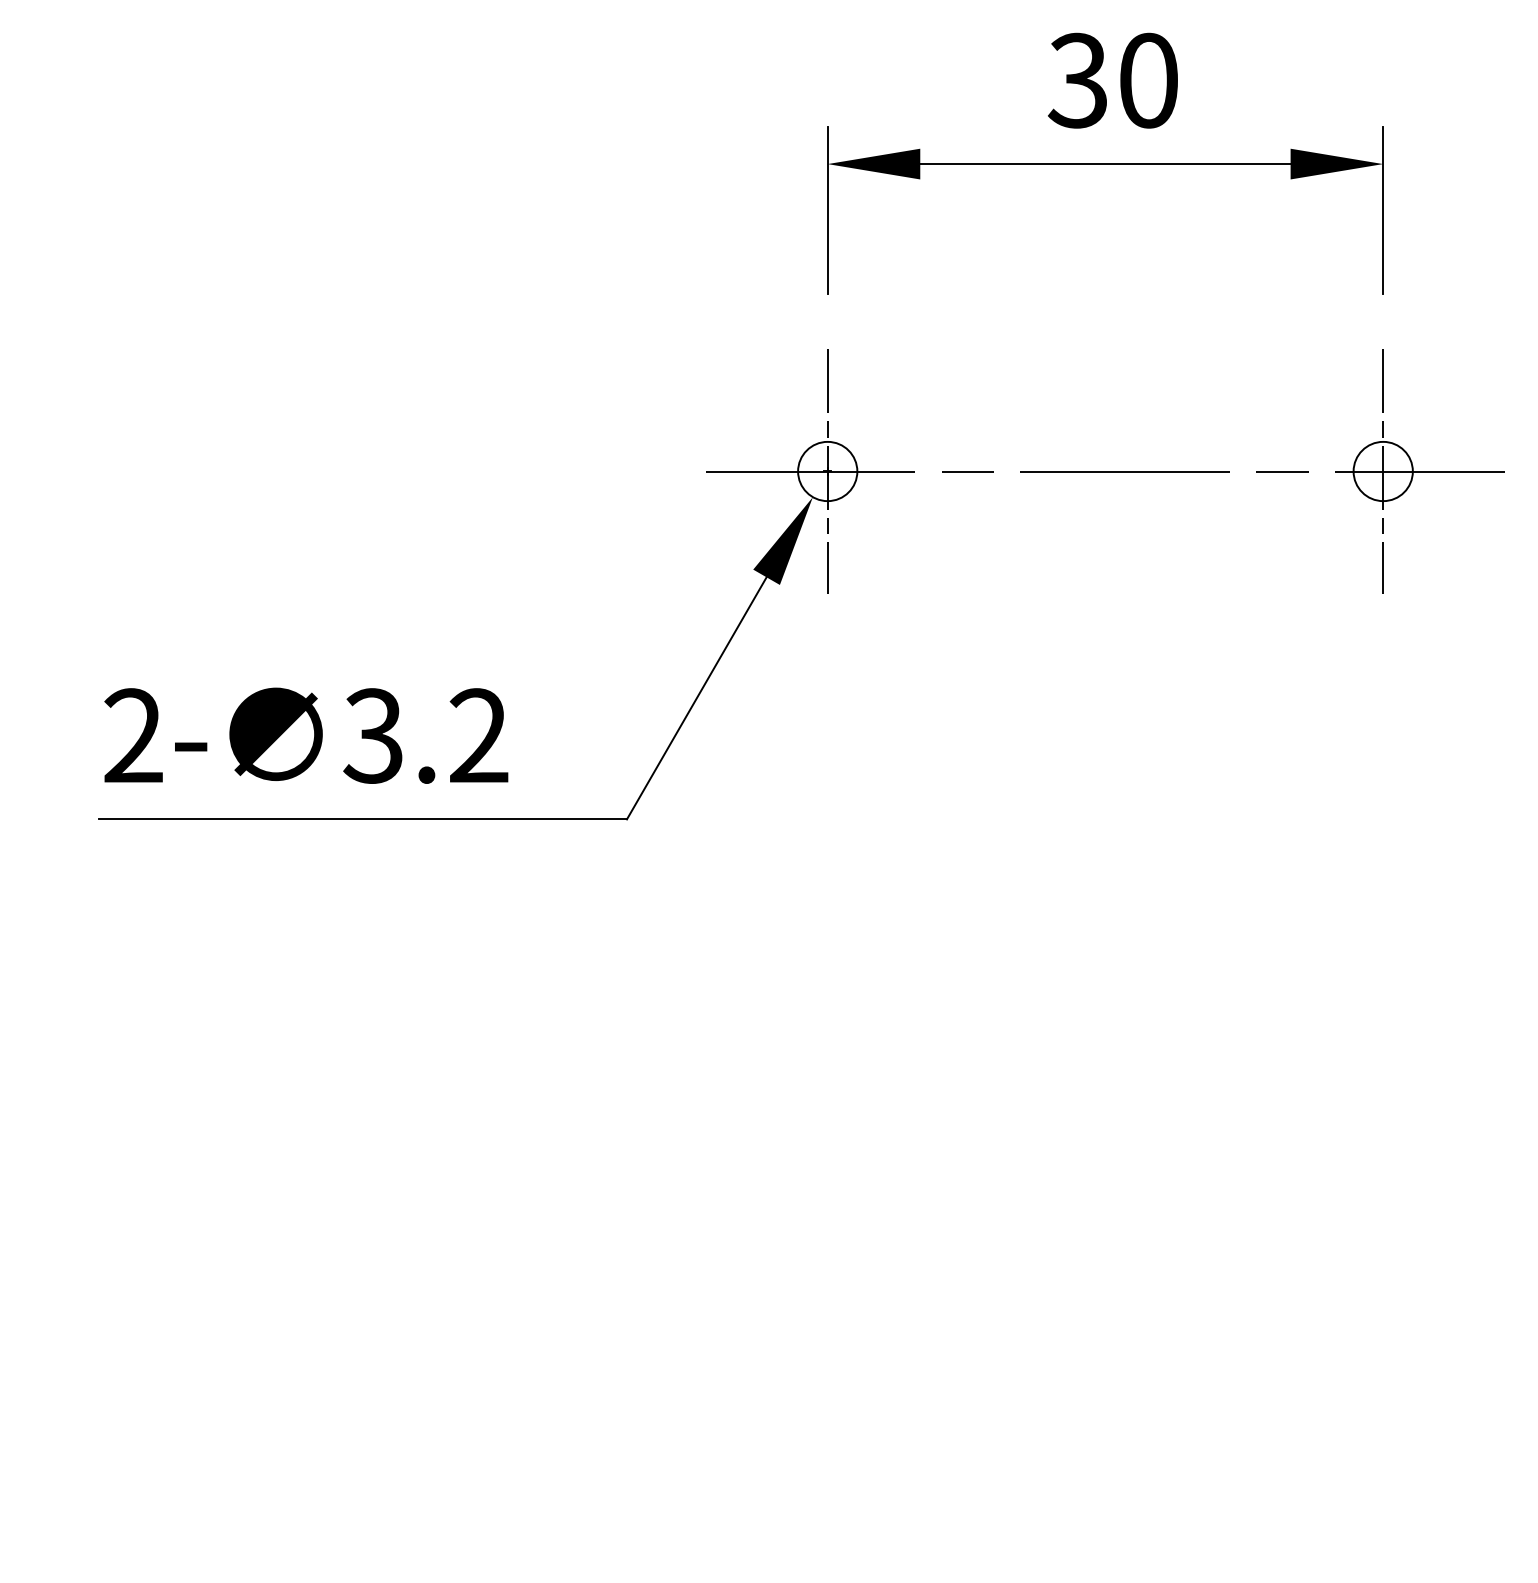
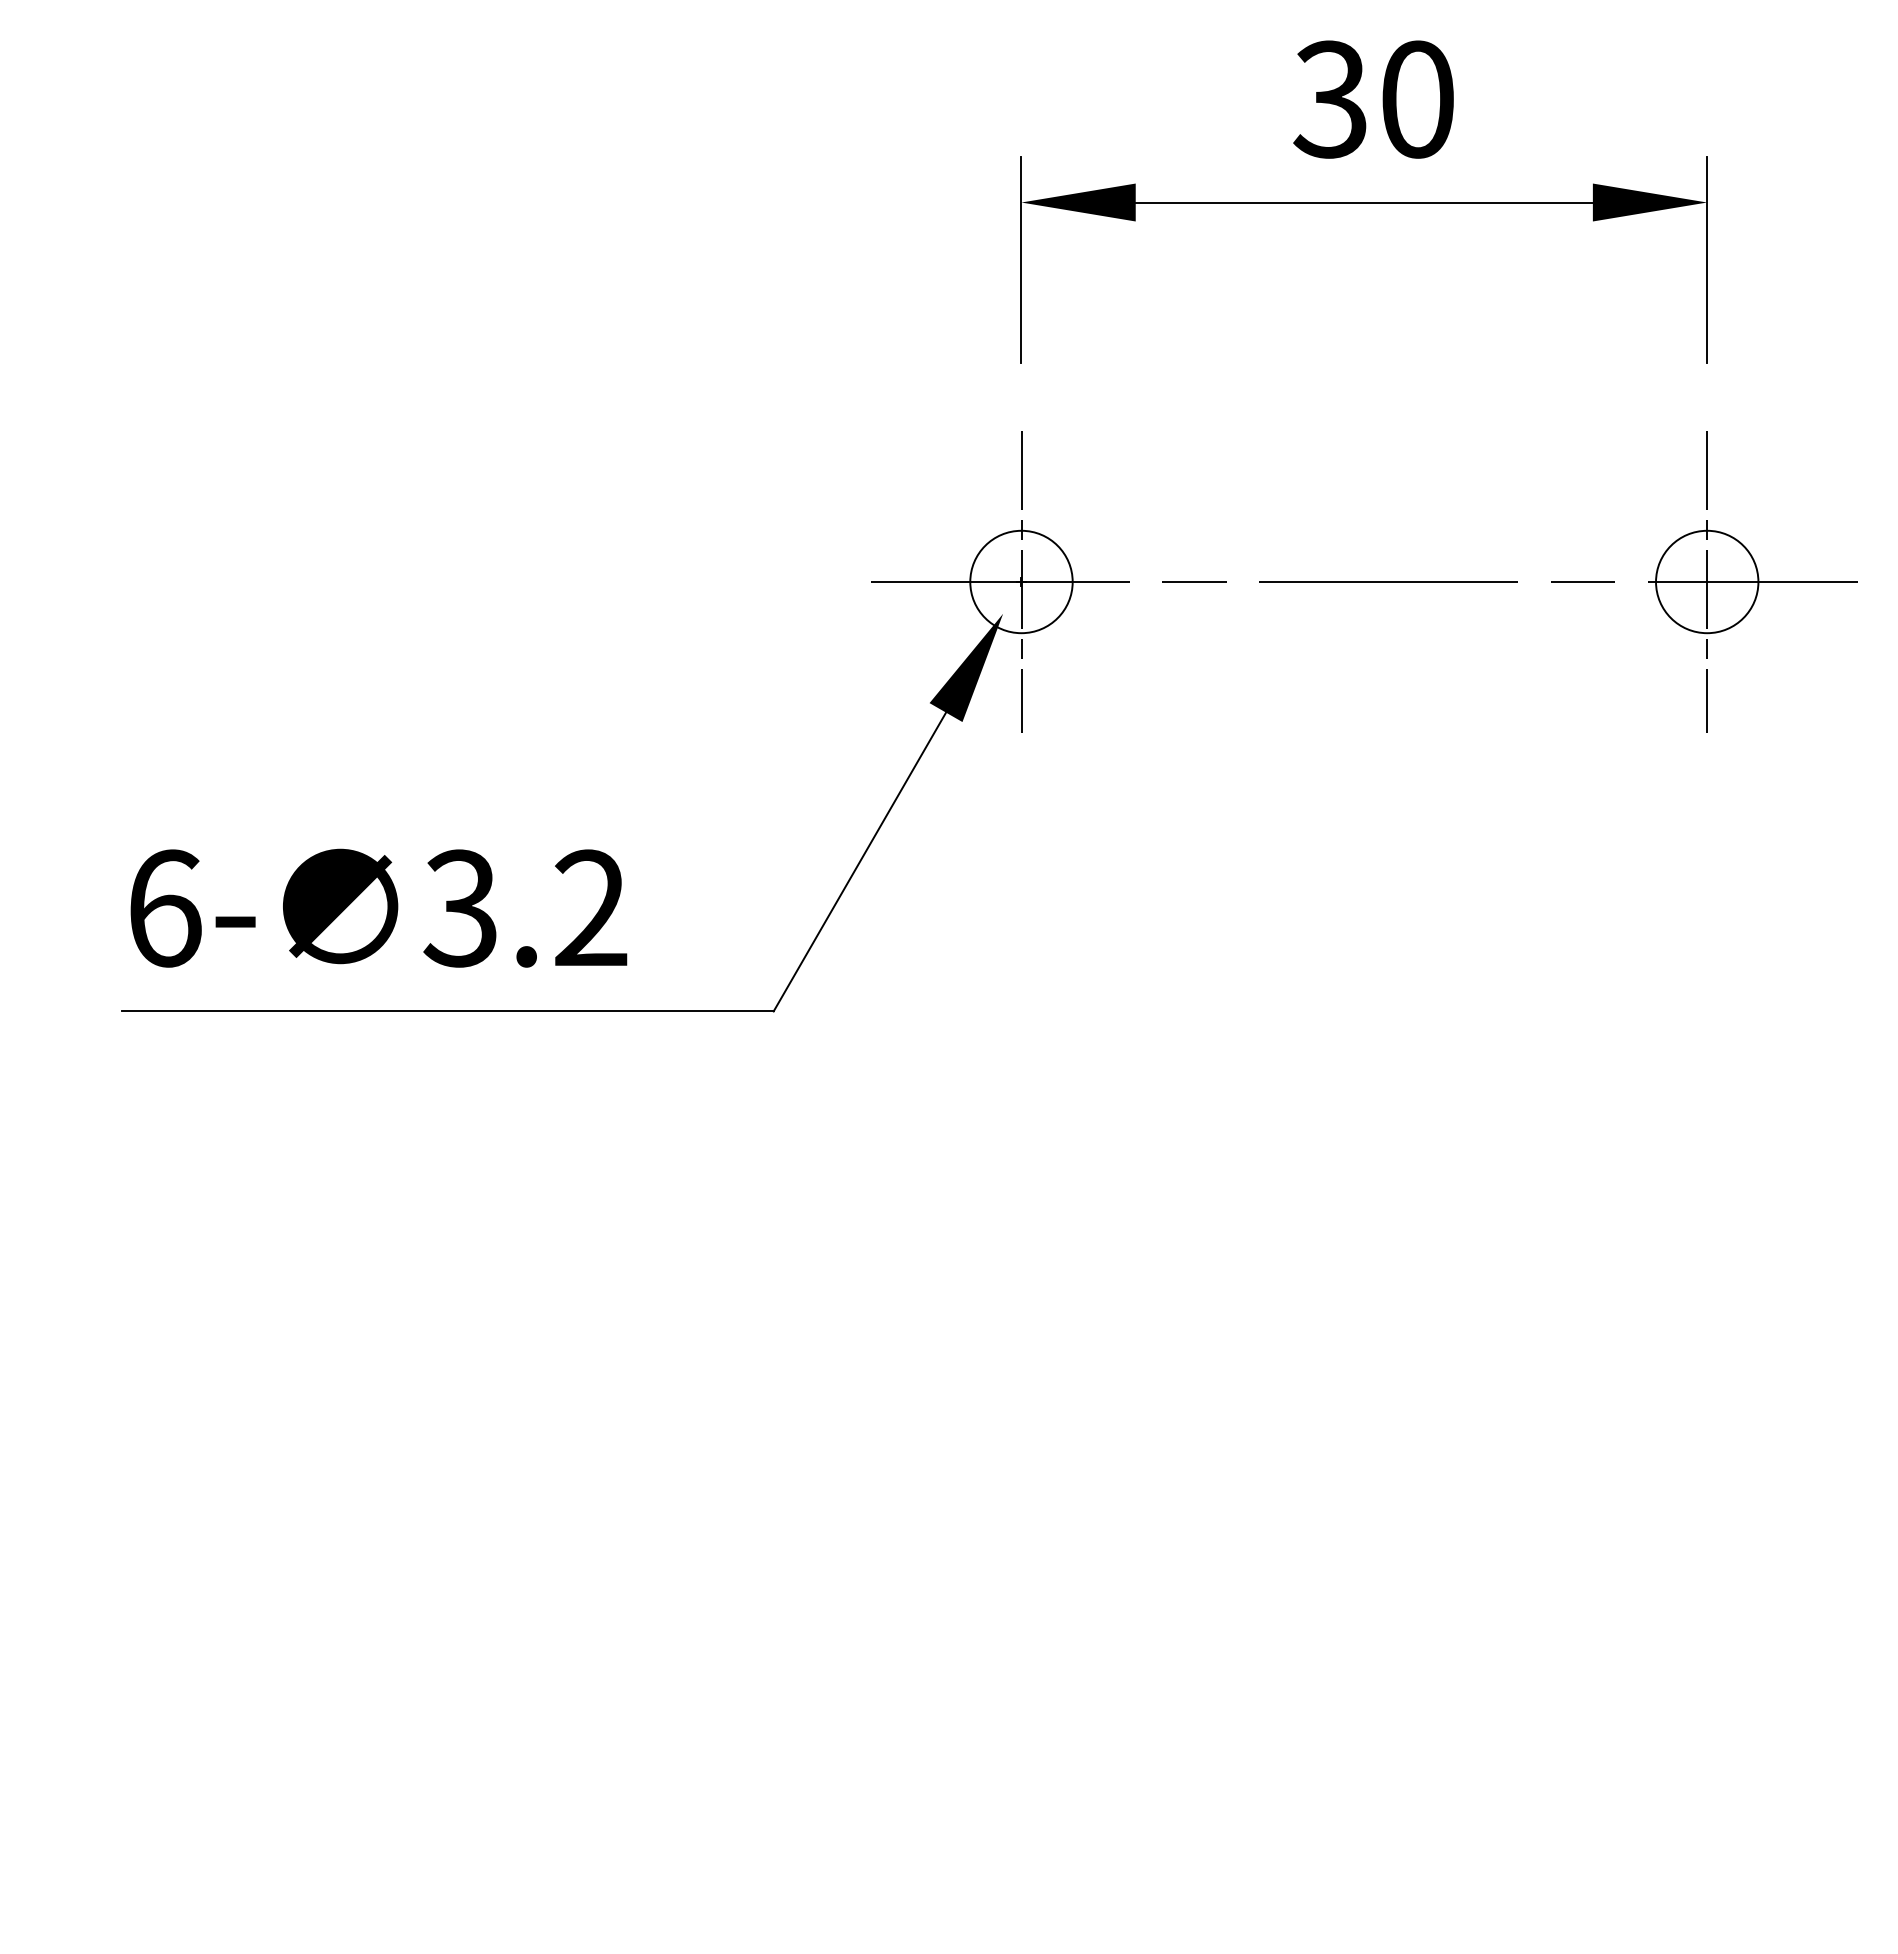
circle: (827, 471) -> (1021, 581), size x1.4
circle: (1382, 471) -> (1706, 581), size x1.4
text: (133, 736) -> (164, 908), 2- -> 6-

